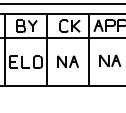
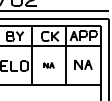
part: (67, 61) -> (48, 65), size x0.6

